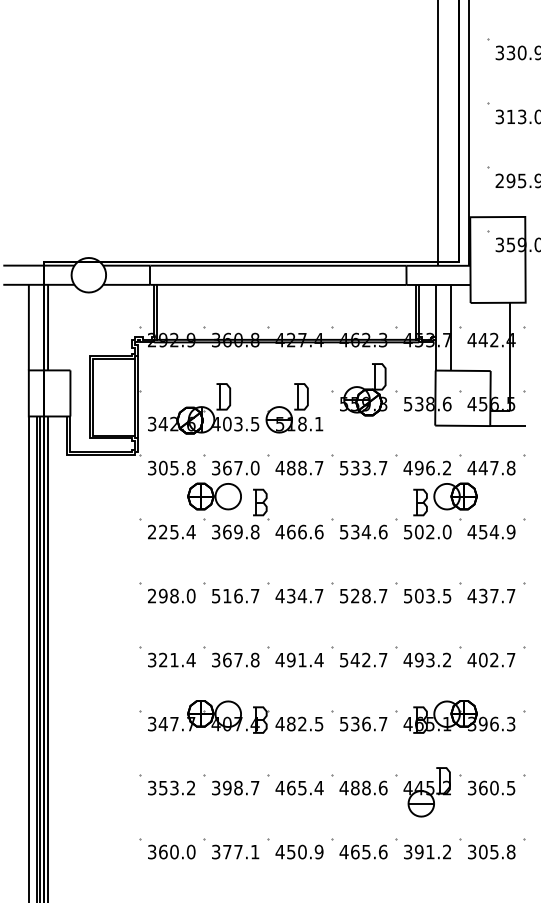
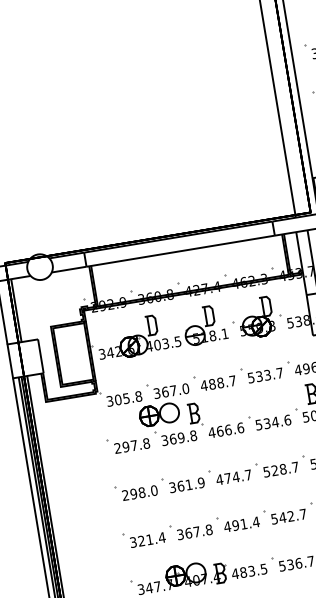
part: (235, 408) -> (161, 332), moved
text: (177, 531) -> (136, 444), 225.4 -> 297.8
text: (235, 595) -> (186, 484), 516.7 -> 361.9
text: (291, 595) -> (228, 477), 434.7 -> 474.7
text: (302, 724) -> (251, 571), 482.5 -> 483.5

